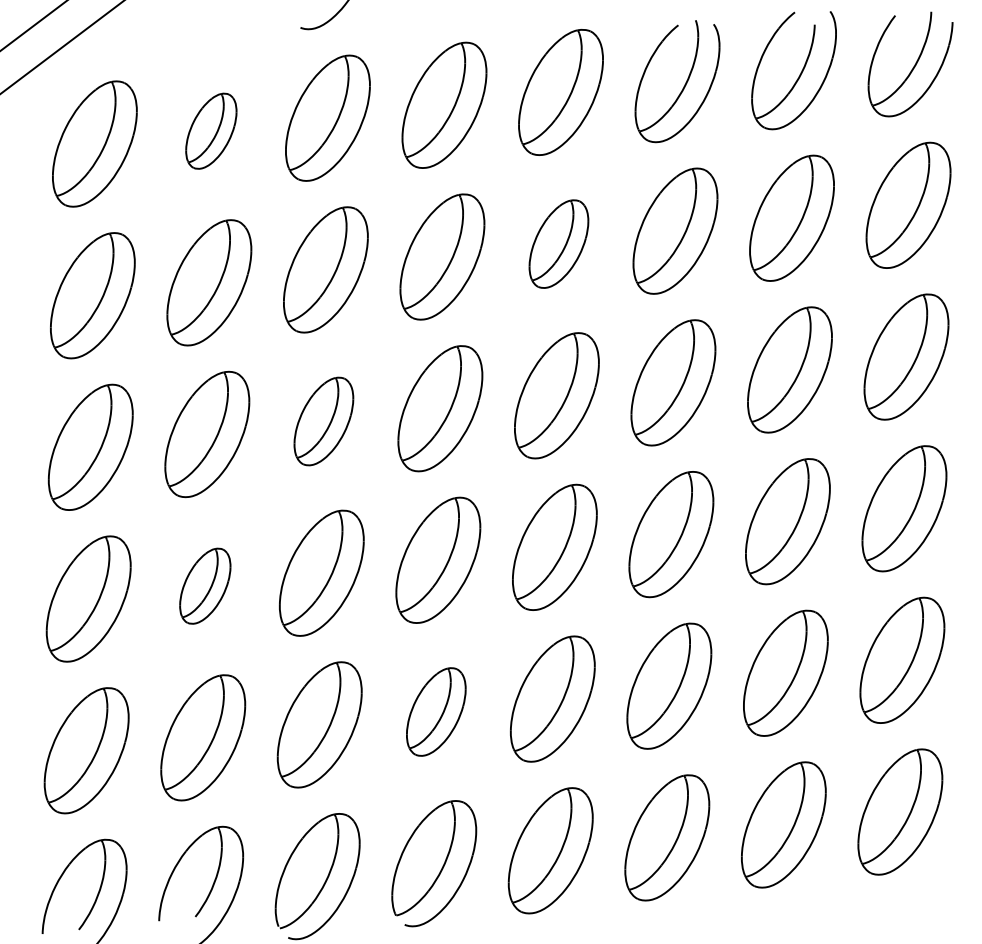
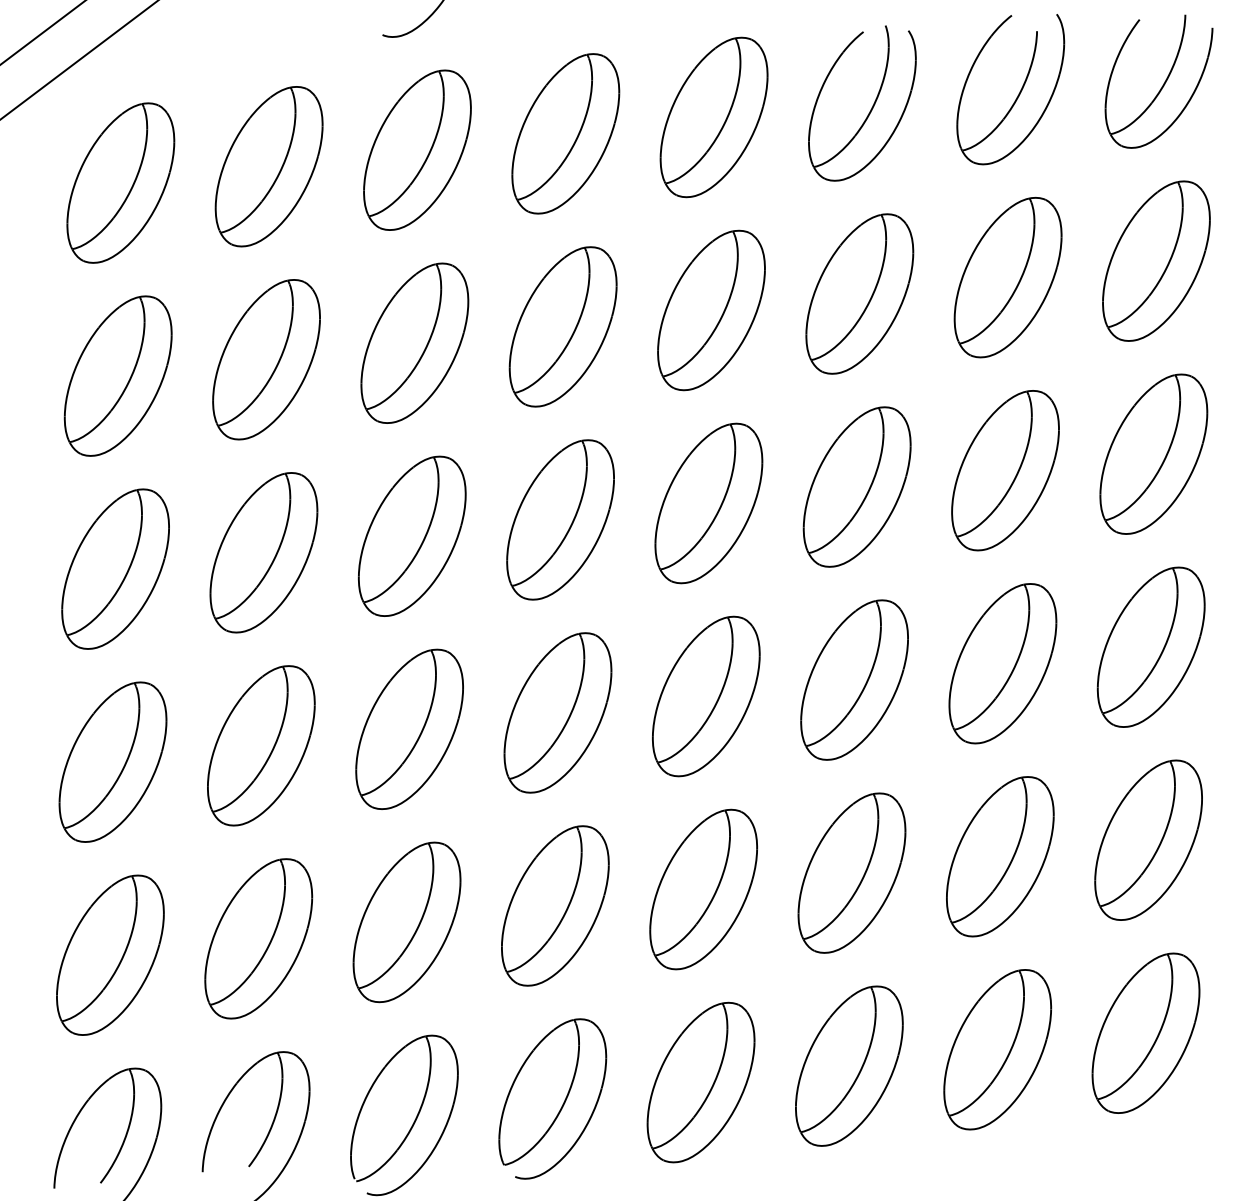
part: (210, 131) -> (268, 166), size x1.67
part: (558, 244) -> (711, 310), size x1.43
part: (324, 420) -> (412, 535), size x1.43
part: (205, 585) -> (261, 745), size x1.67
part: (436, 711) -> (555, 905), size x1.43

